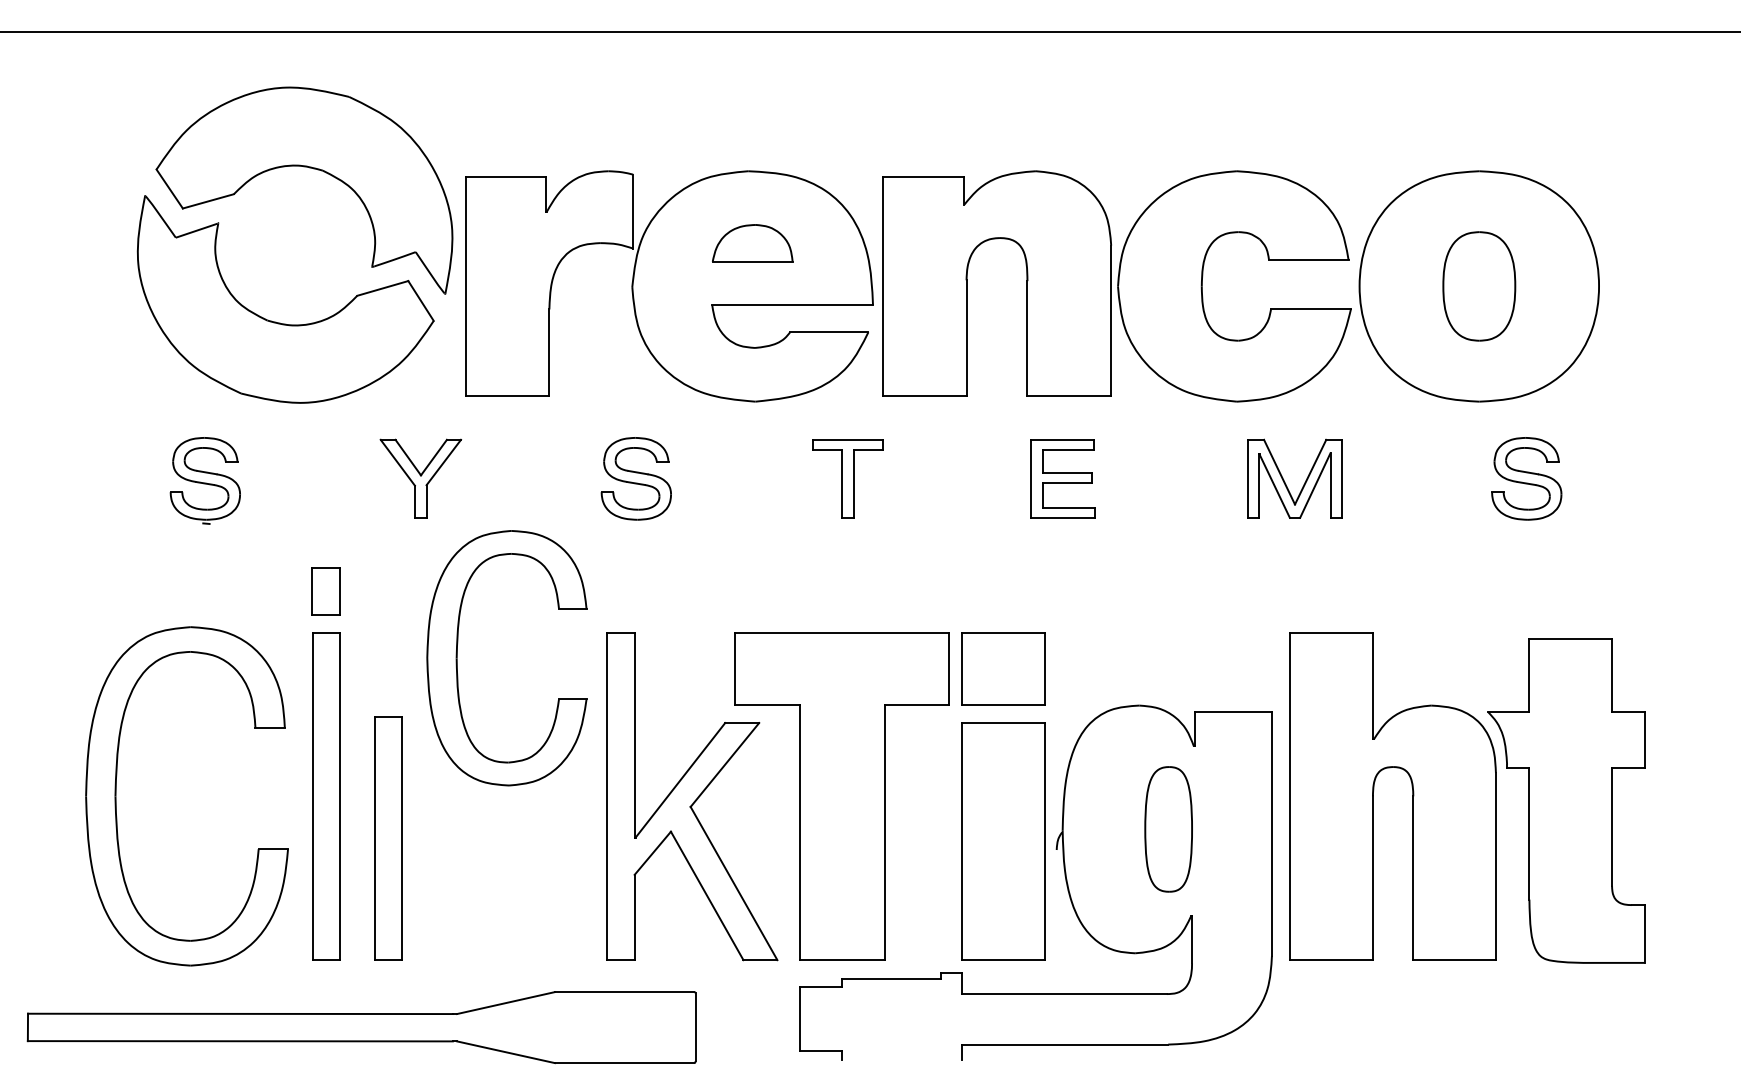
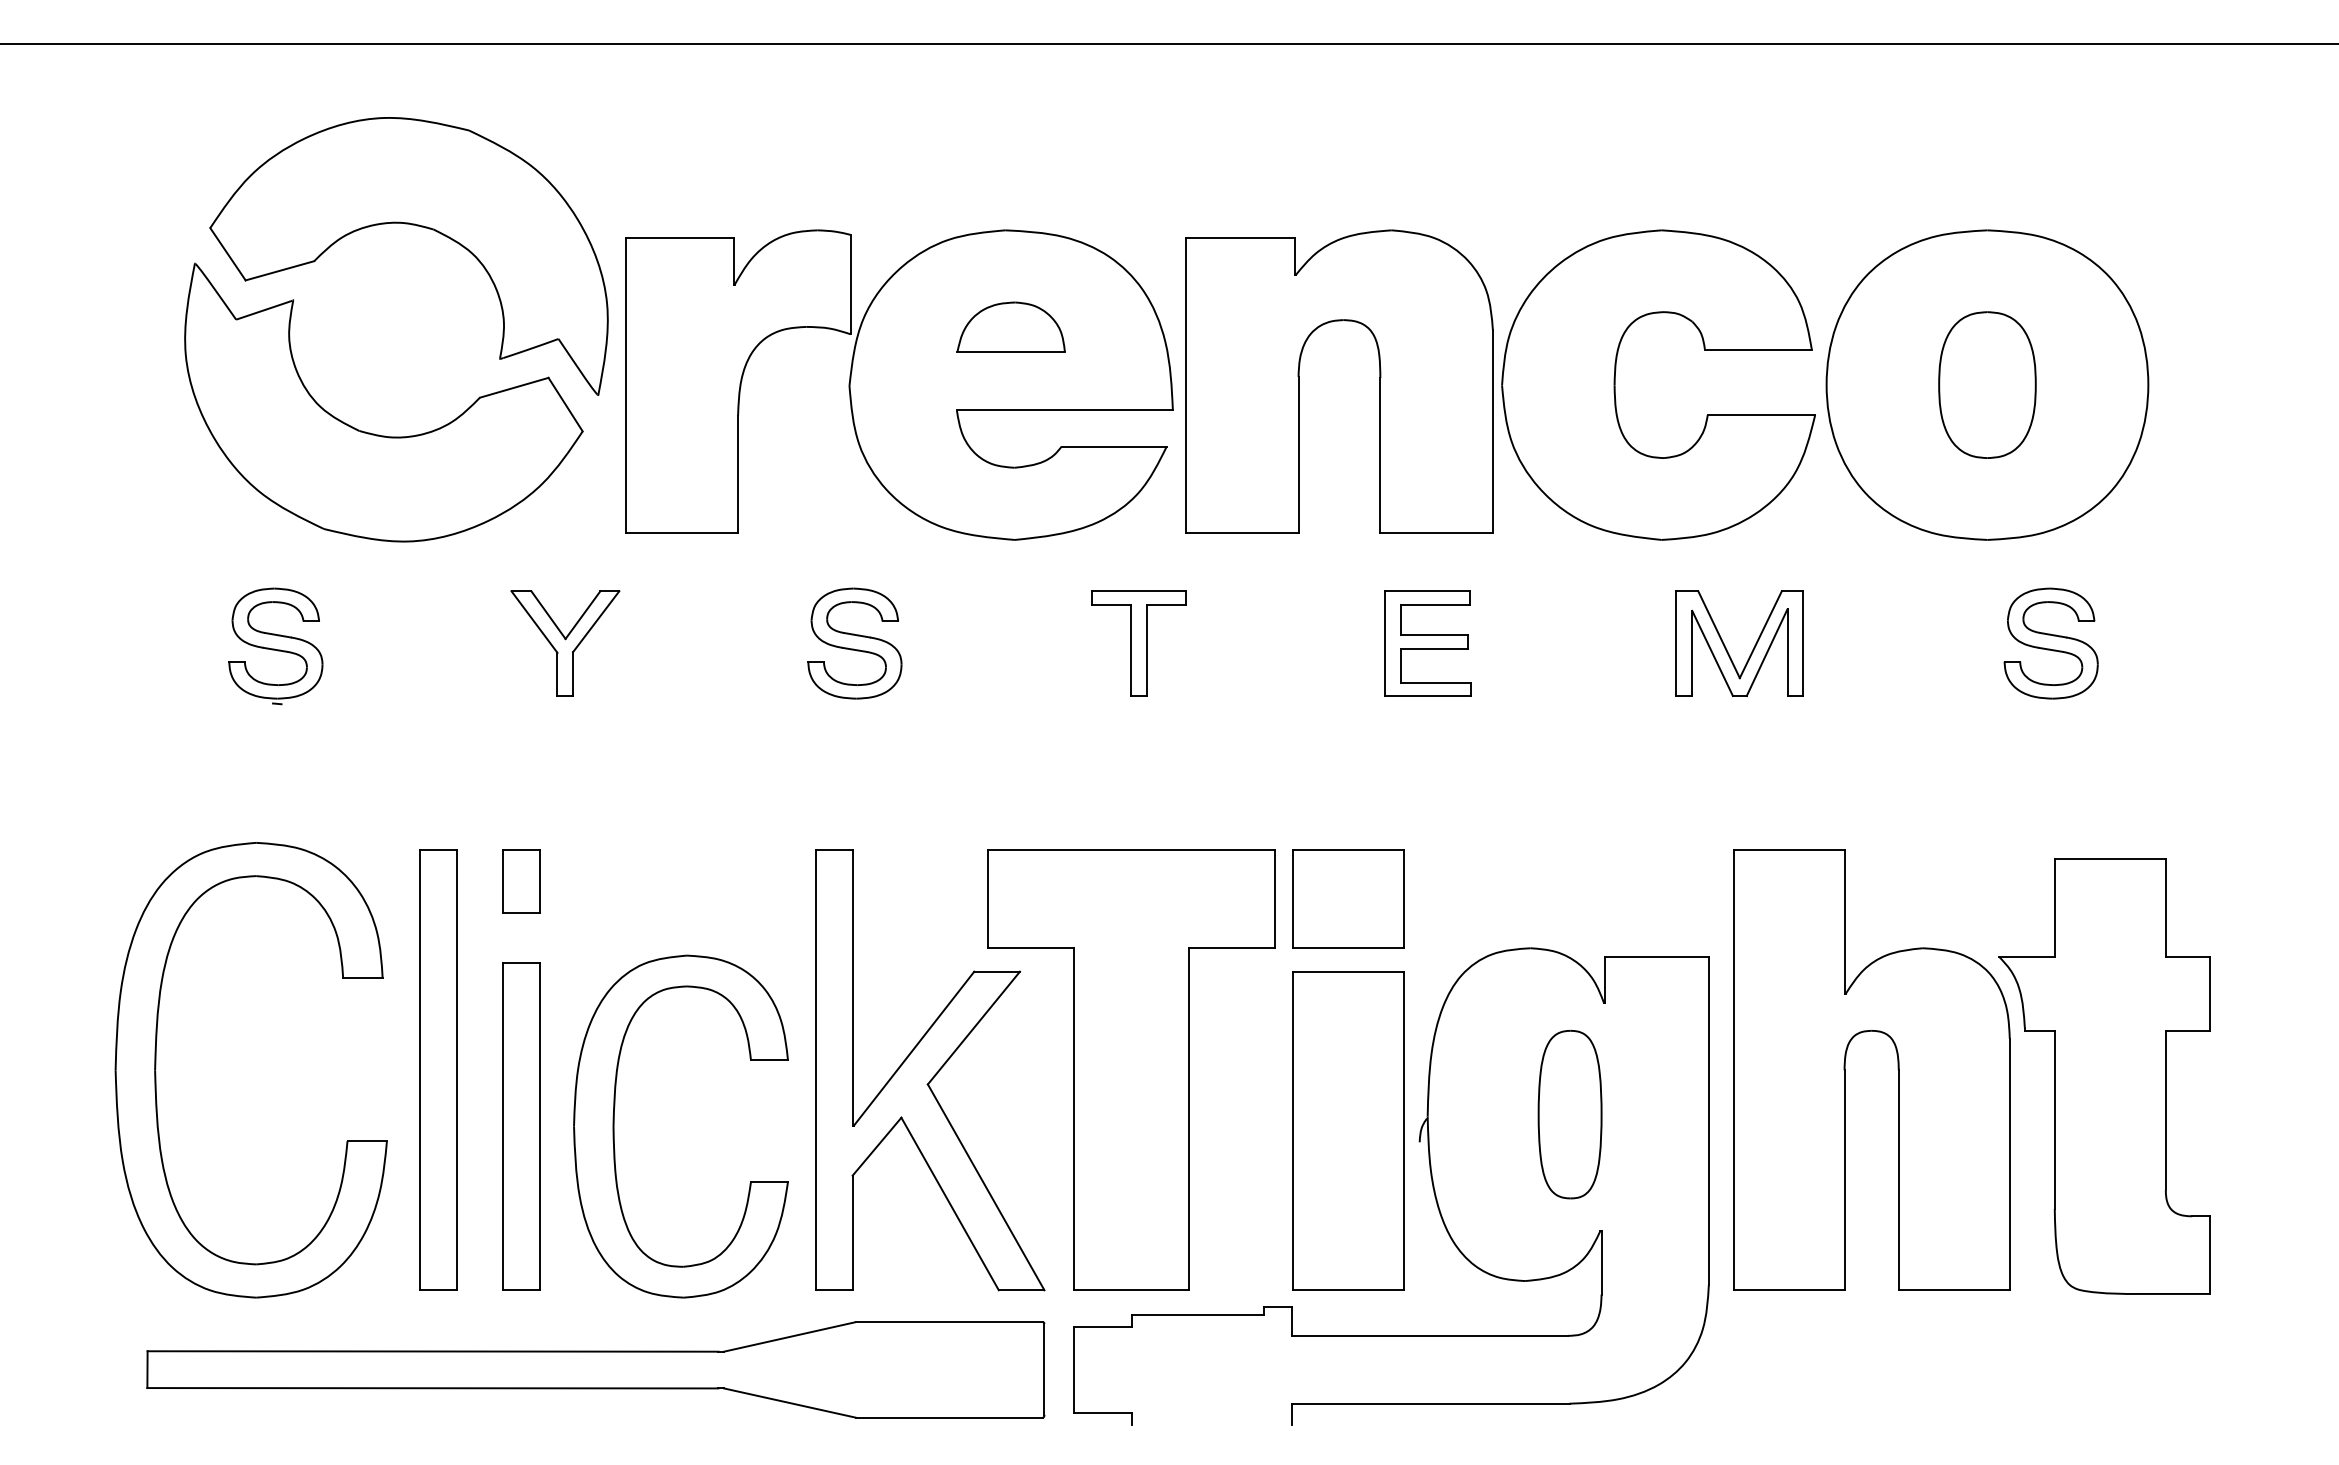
part: (325, 591) -> (521, 881), moved
part: (457, 658) -> (614, 1126), moved
part: (361, 1027) -> (595, 1369), moved

